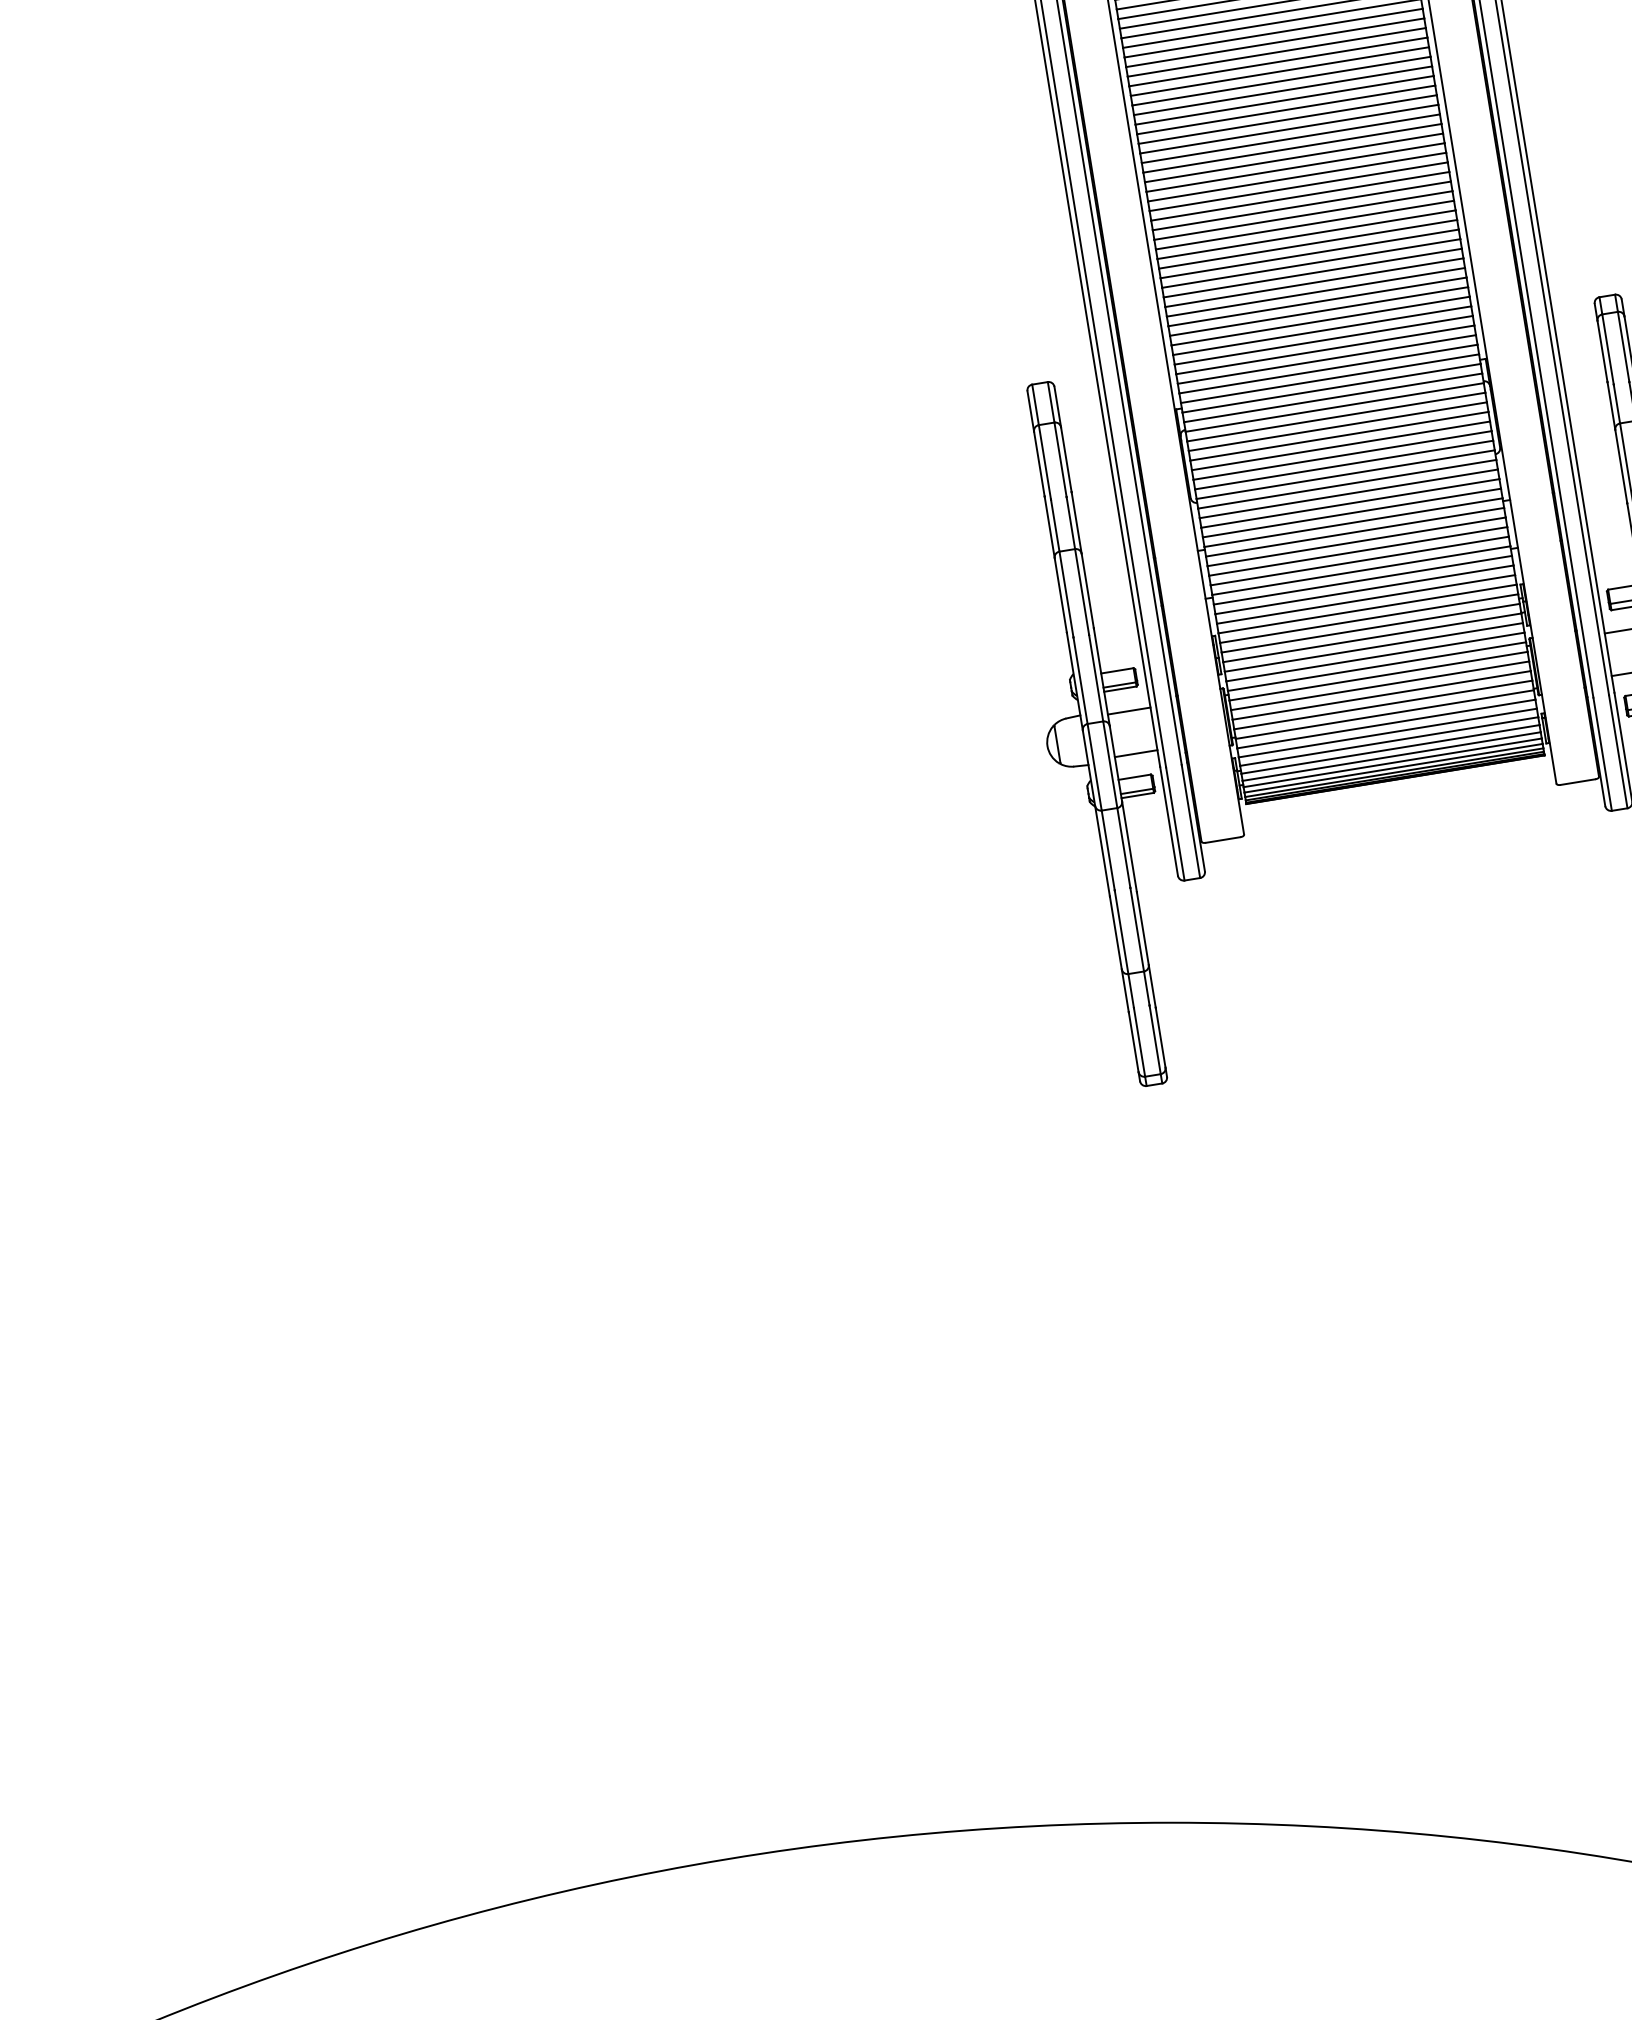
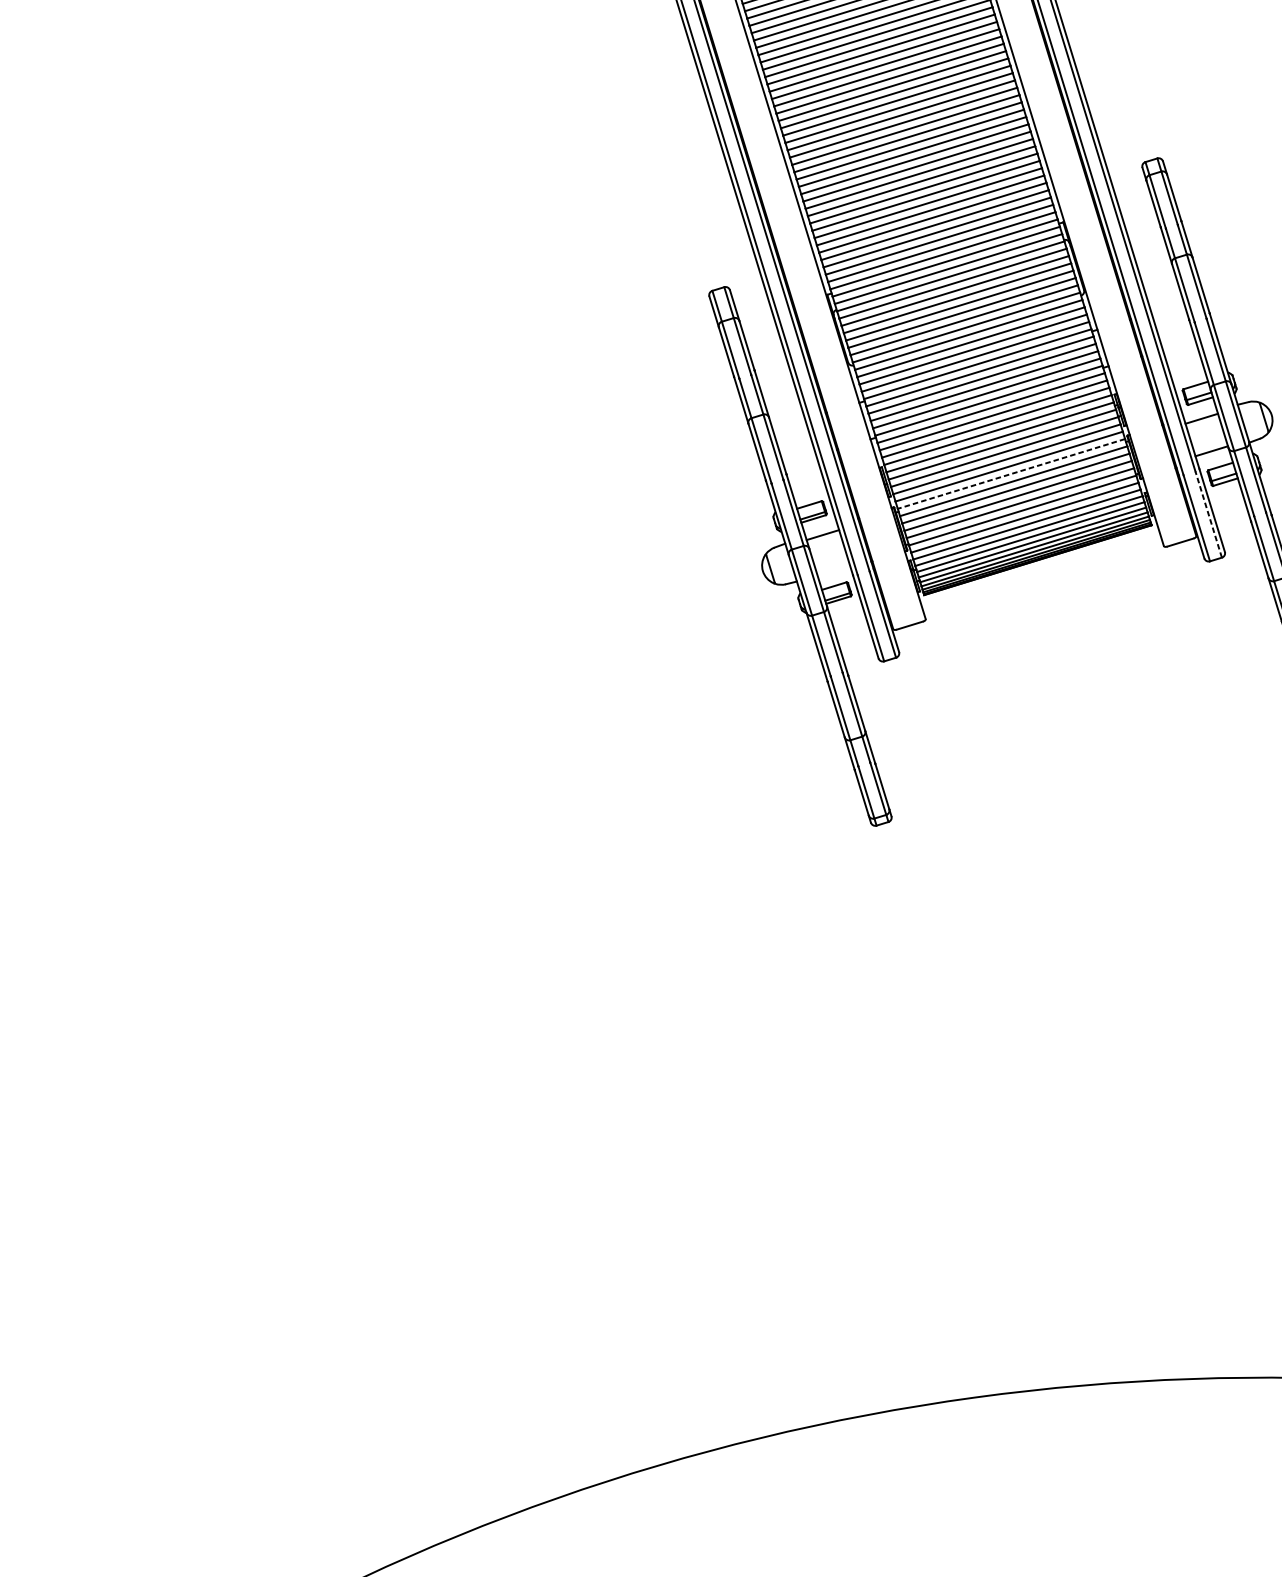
line: (1376, 666) -> (1011, 473), solid -> dashed
line: (1618, 751) -> (1208, 514), solid -> dashed
line: (1135, 753) -> (832, 567), removed

